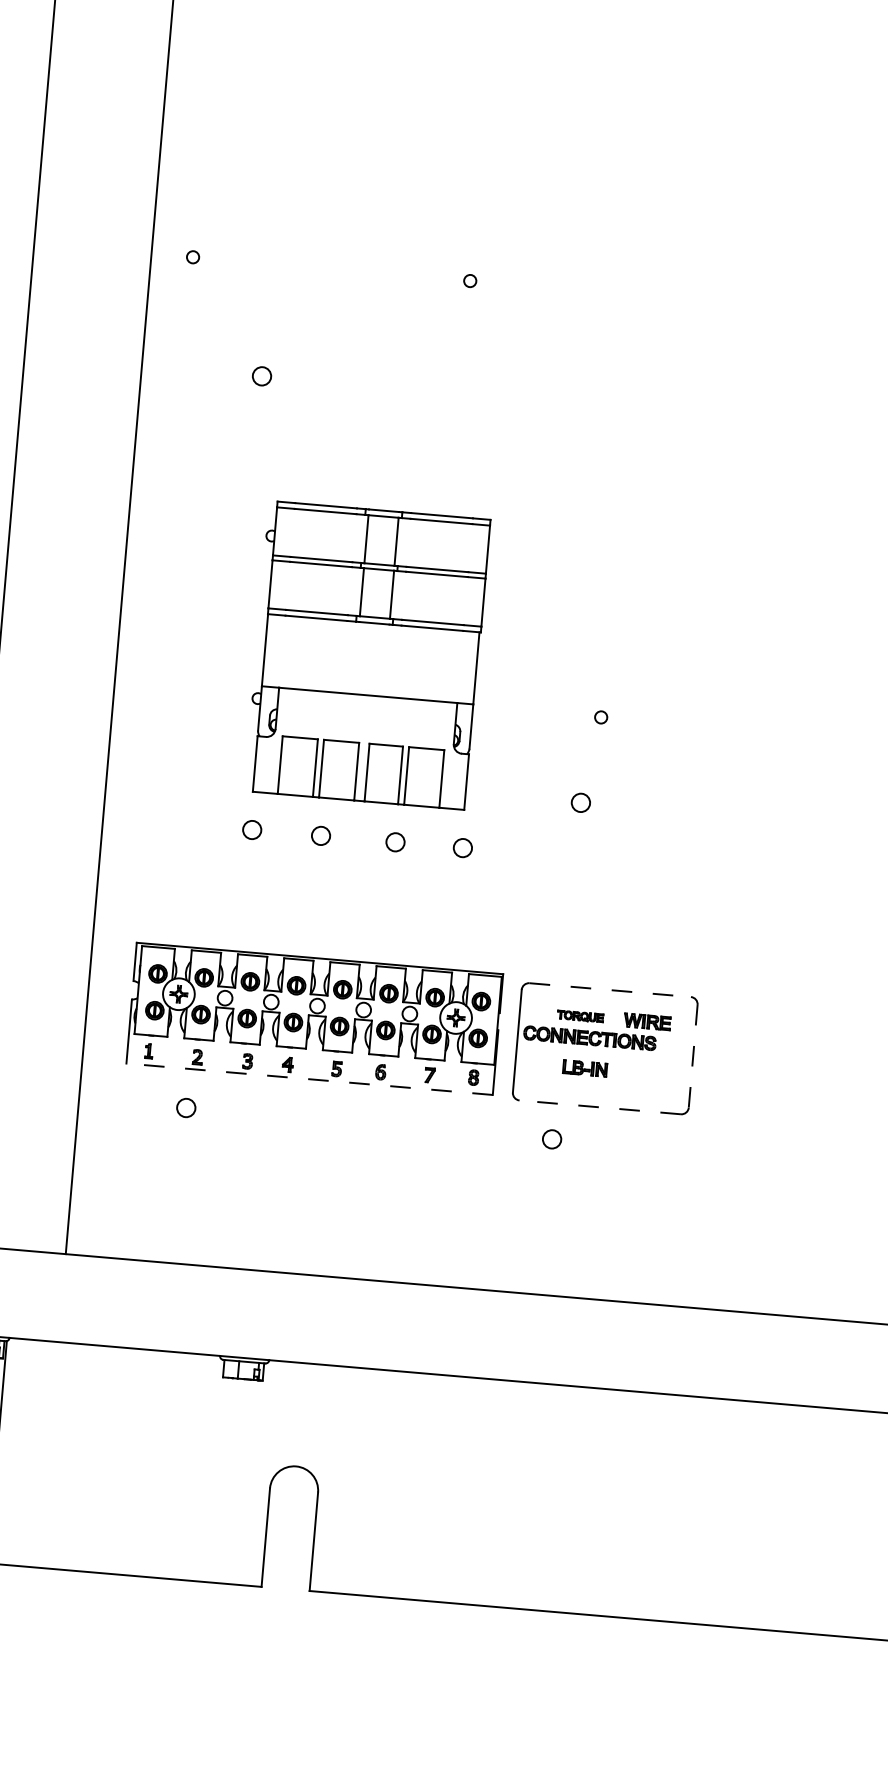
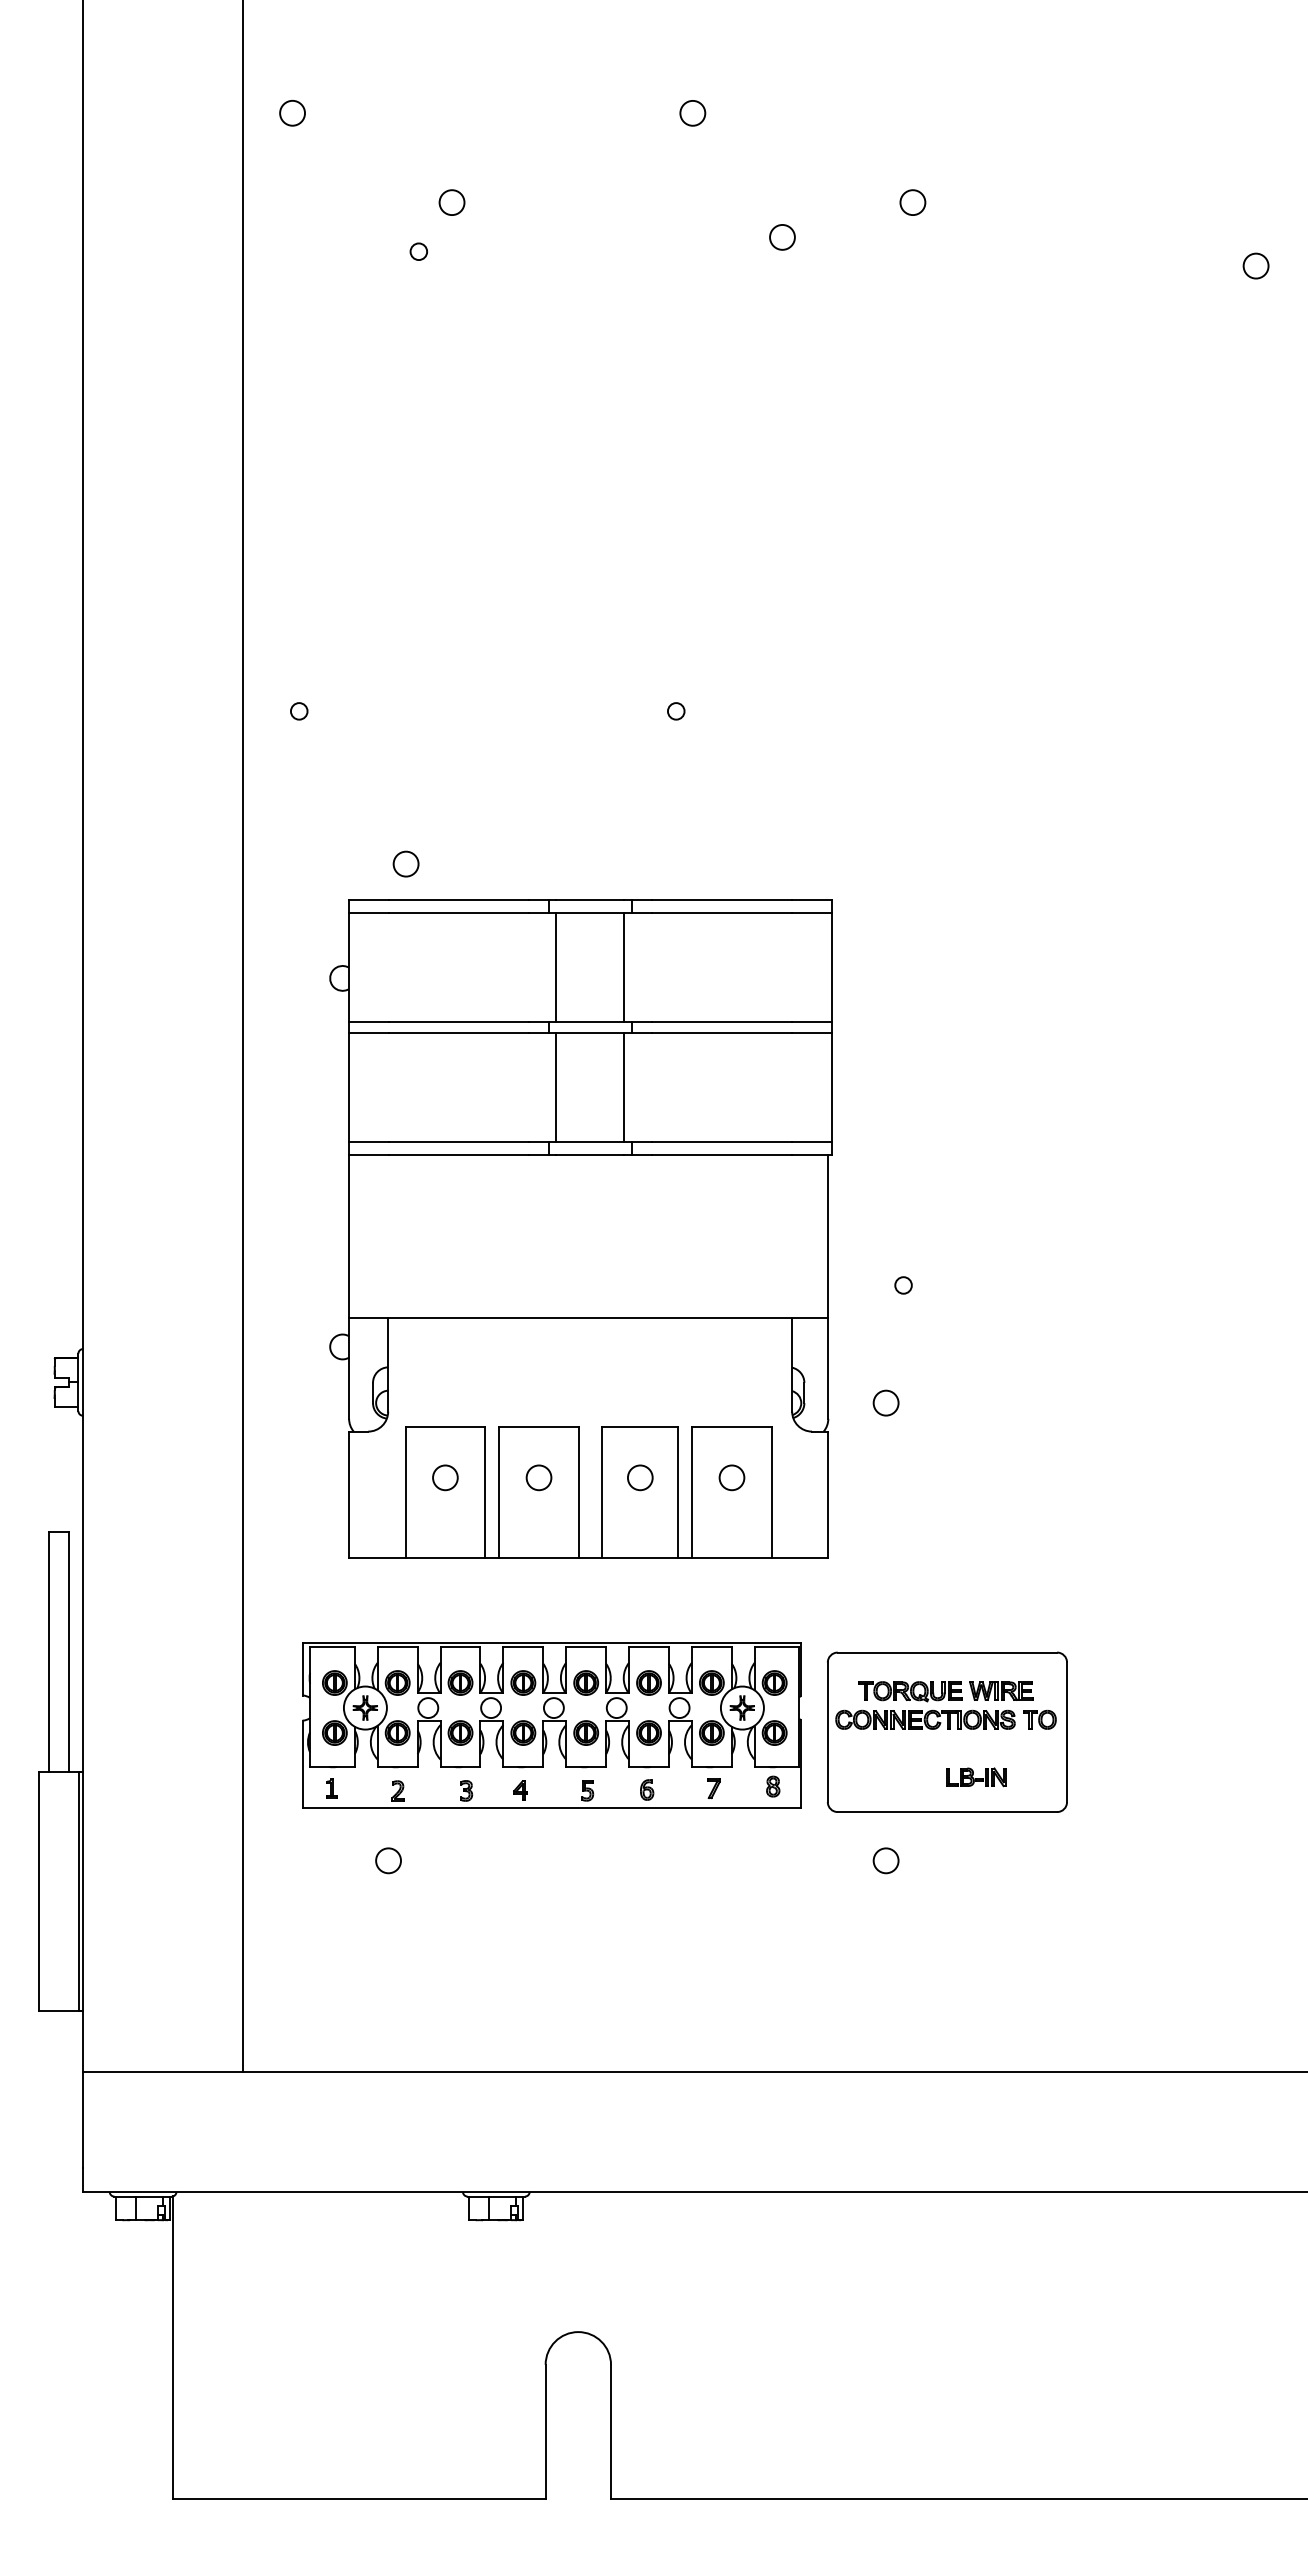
part: (367, 655) -> (580, 1228), size x1.67
line: (610, 990) -> (947, 1652), dashed -> solid
part: (580, 1016) -> (910, 1691), size x1.67
part: (673, 1045) -> (1039, 1719), added
line: (693, 1056) -> (1067, 1732), dashed -> solid
part: (585, 1068) -> (976, 1777), moved
line: (309, 1079) -> (551, 1807), dashed -> solid
line: (600, 1107) -> (947, 1812), dashed -> solid

